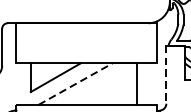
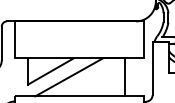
line: (166, 74) -> (152, 68), dashed -> solid
line: (75, 84) -> (69, 77), dashed -> solid

